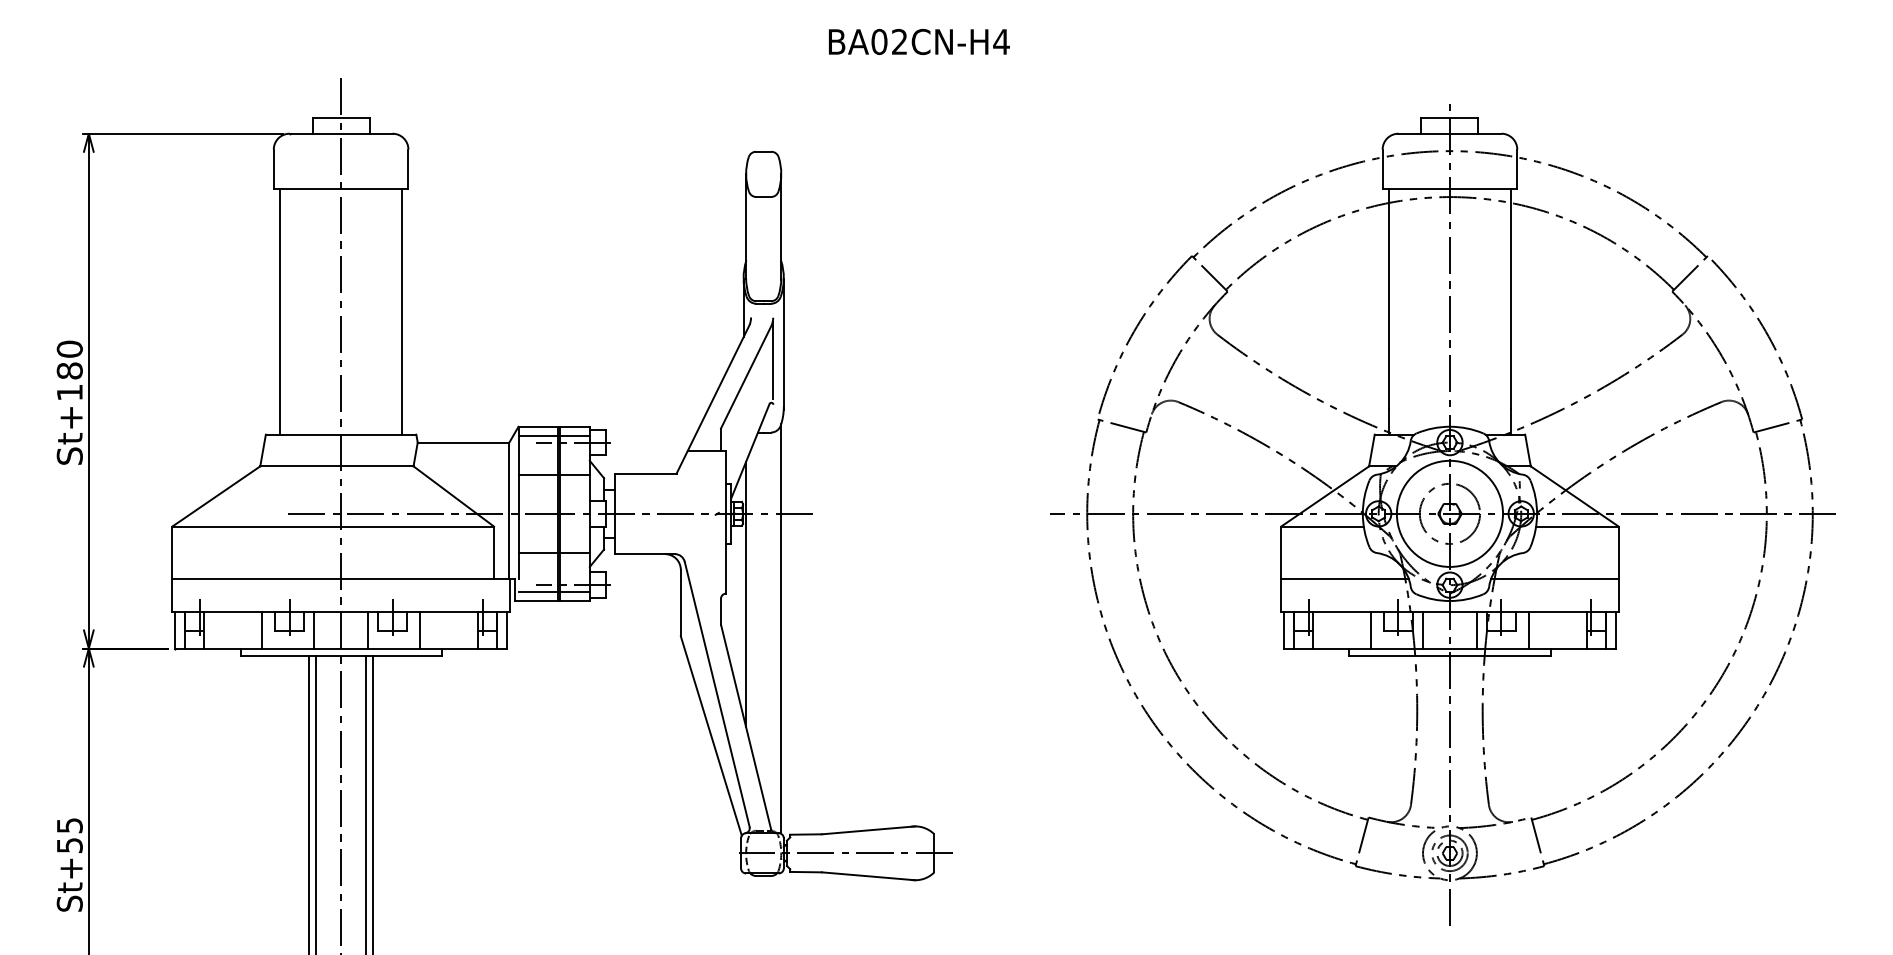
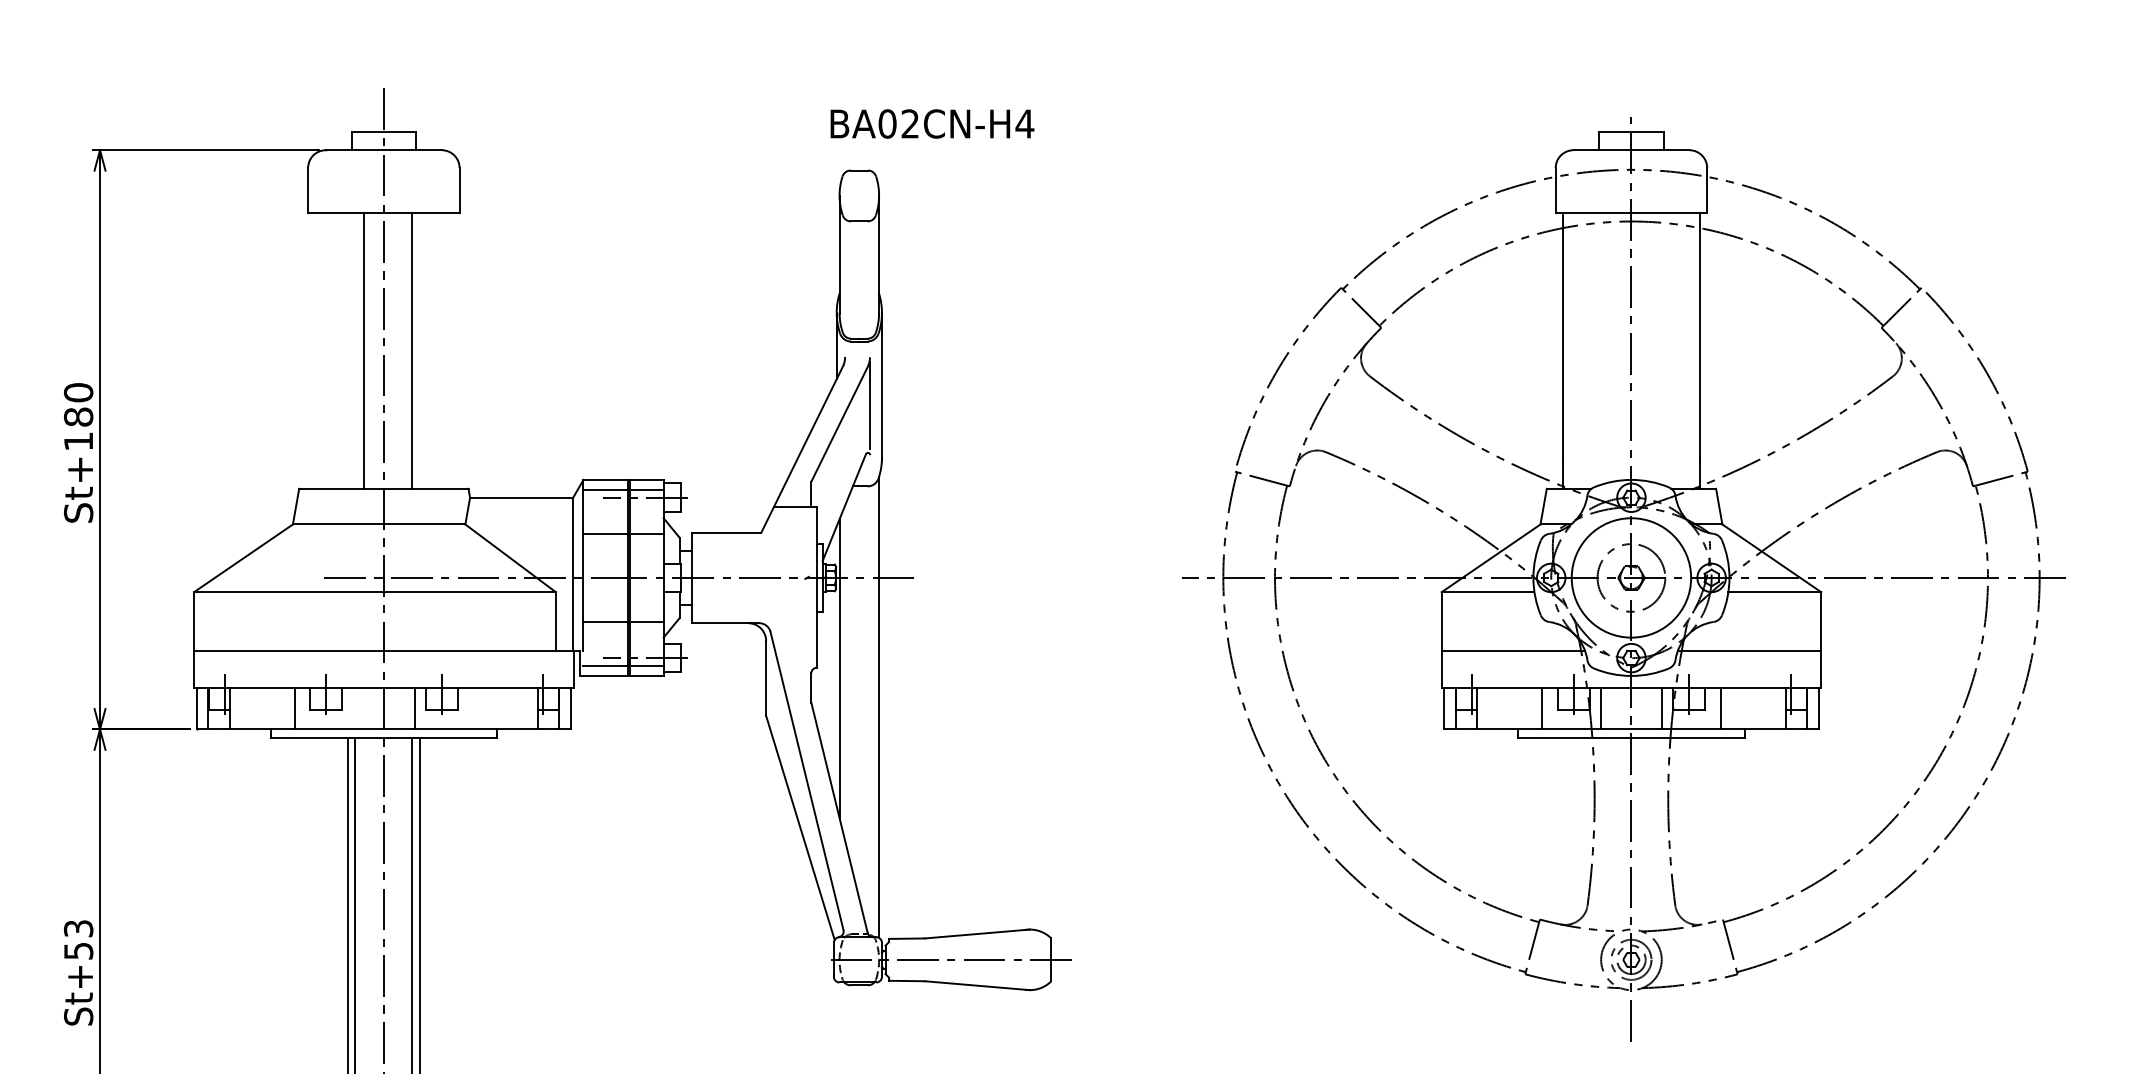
text: (919, 41) -> (932, 123), moved
line: (280, 311) -> (364, 350), moved
line: (402, 311) -> (412, 350), moved
line: (314, 629) -> (353, 708), removed
line: (420, 629) -> (473, 708), removed
text: (69, 825) -> (78, 928), St+55 -> St+53

